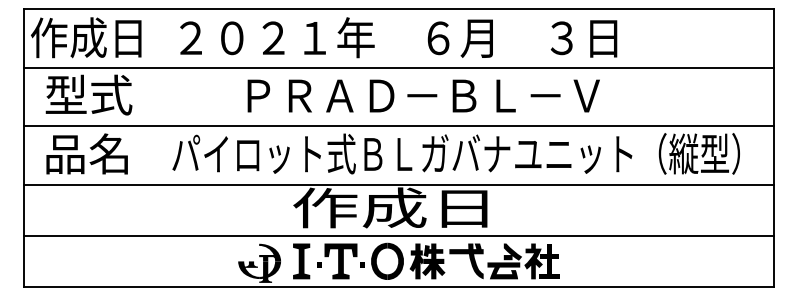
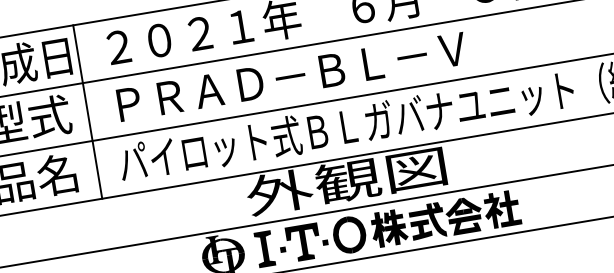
text: (423, 95) -> (291, 76), moved
line: (149, 96) -> (87, 111), added
text: (392, 207) -> (345, 181), 作成日 -> 外観図
fill: (248, 250) -> (210, 247), added
fill: (494, 251) -> (453, 207), added
fill: (459, 267) -> (421, 229), added

